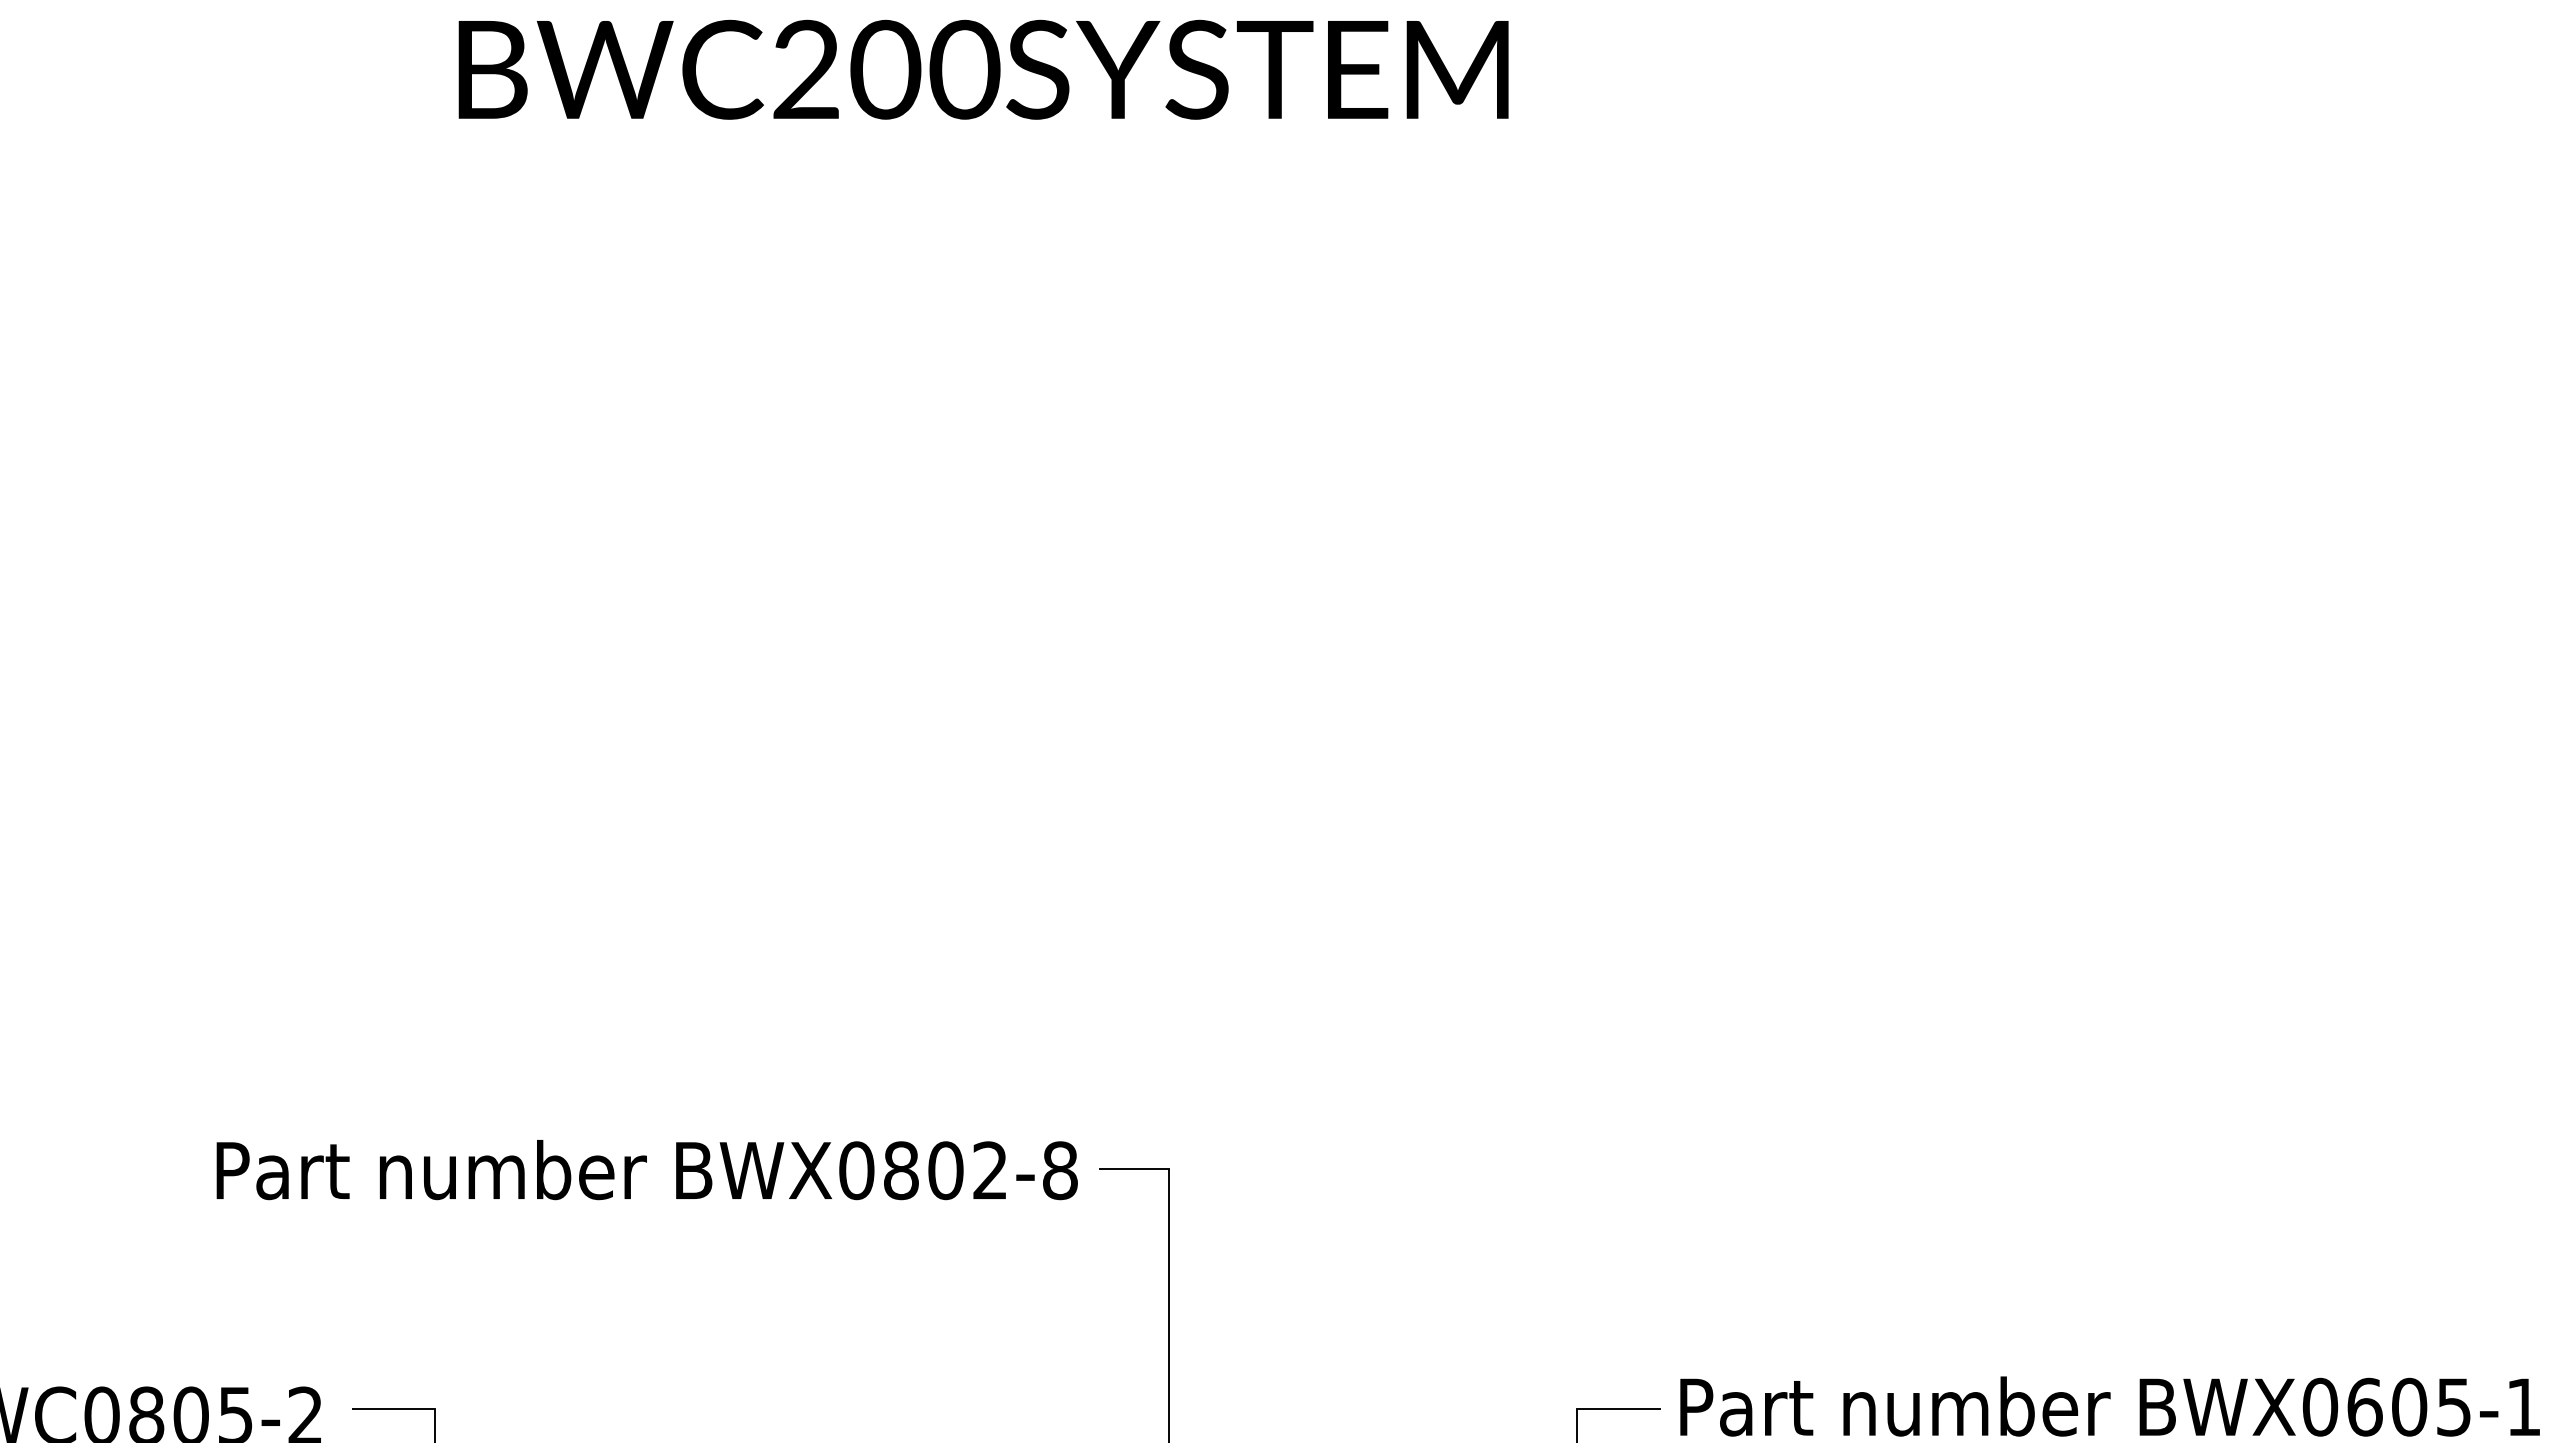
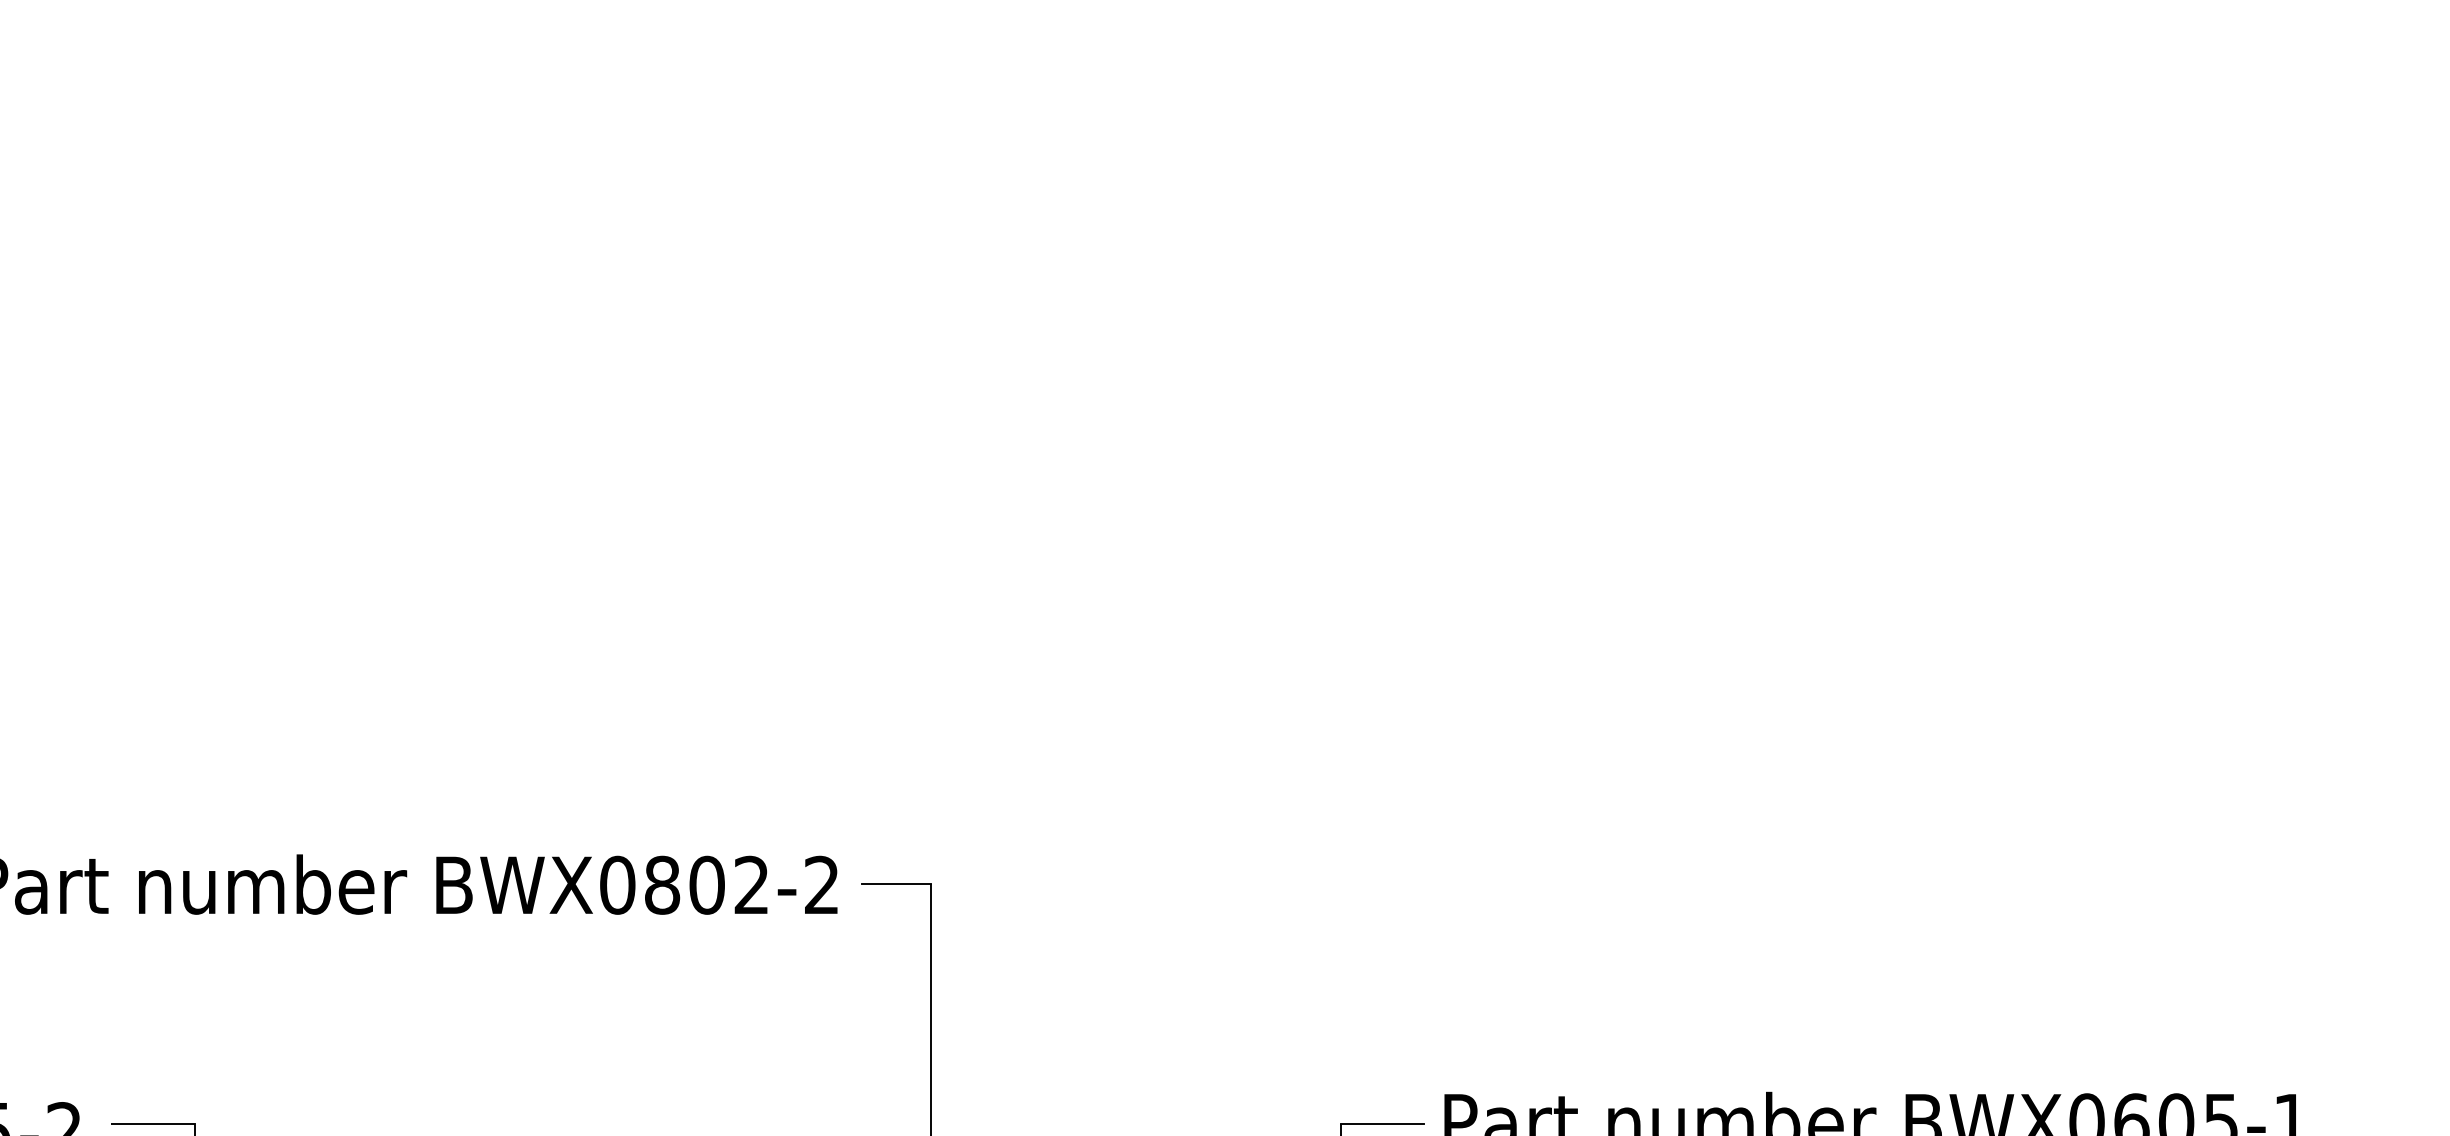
text: (1060, 1170) -> (822, 885), 8 -> 2

